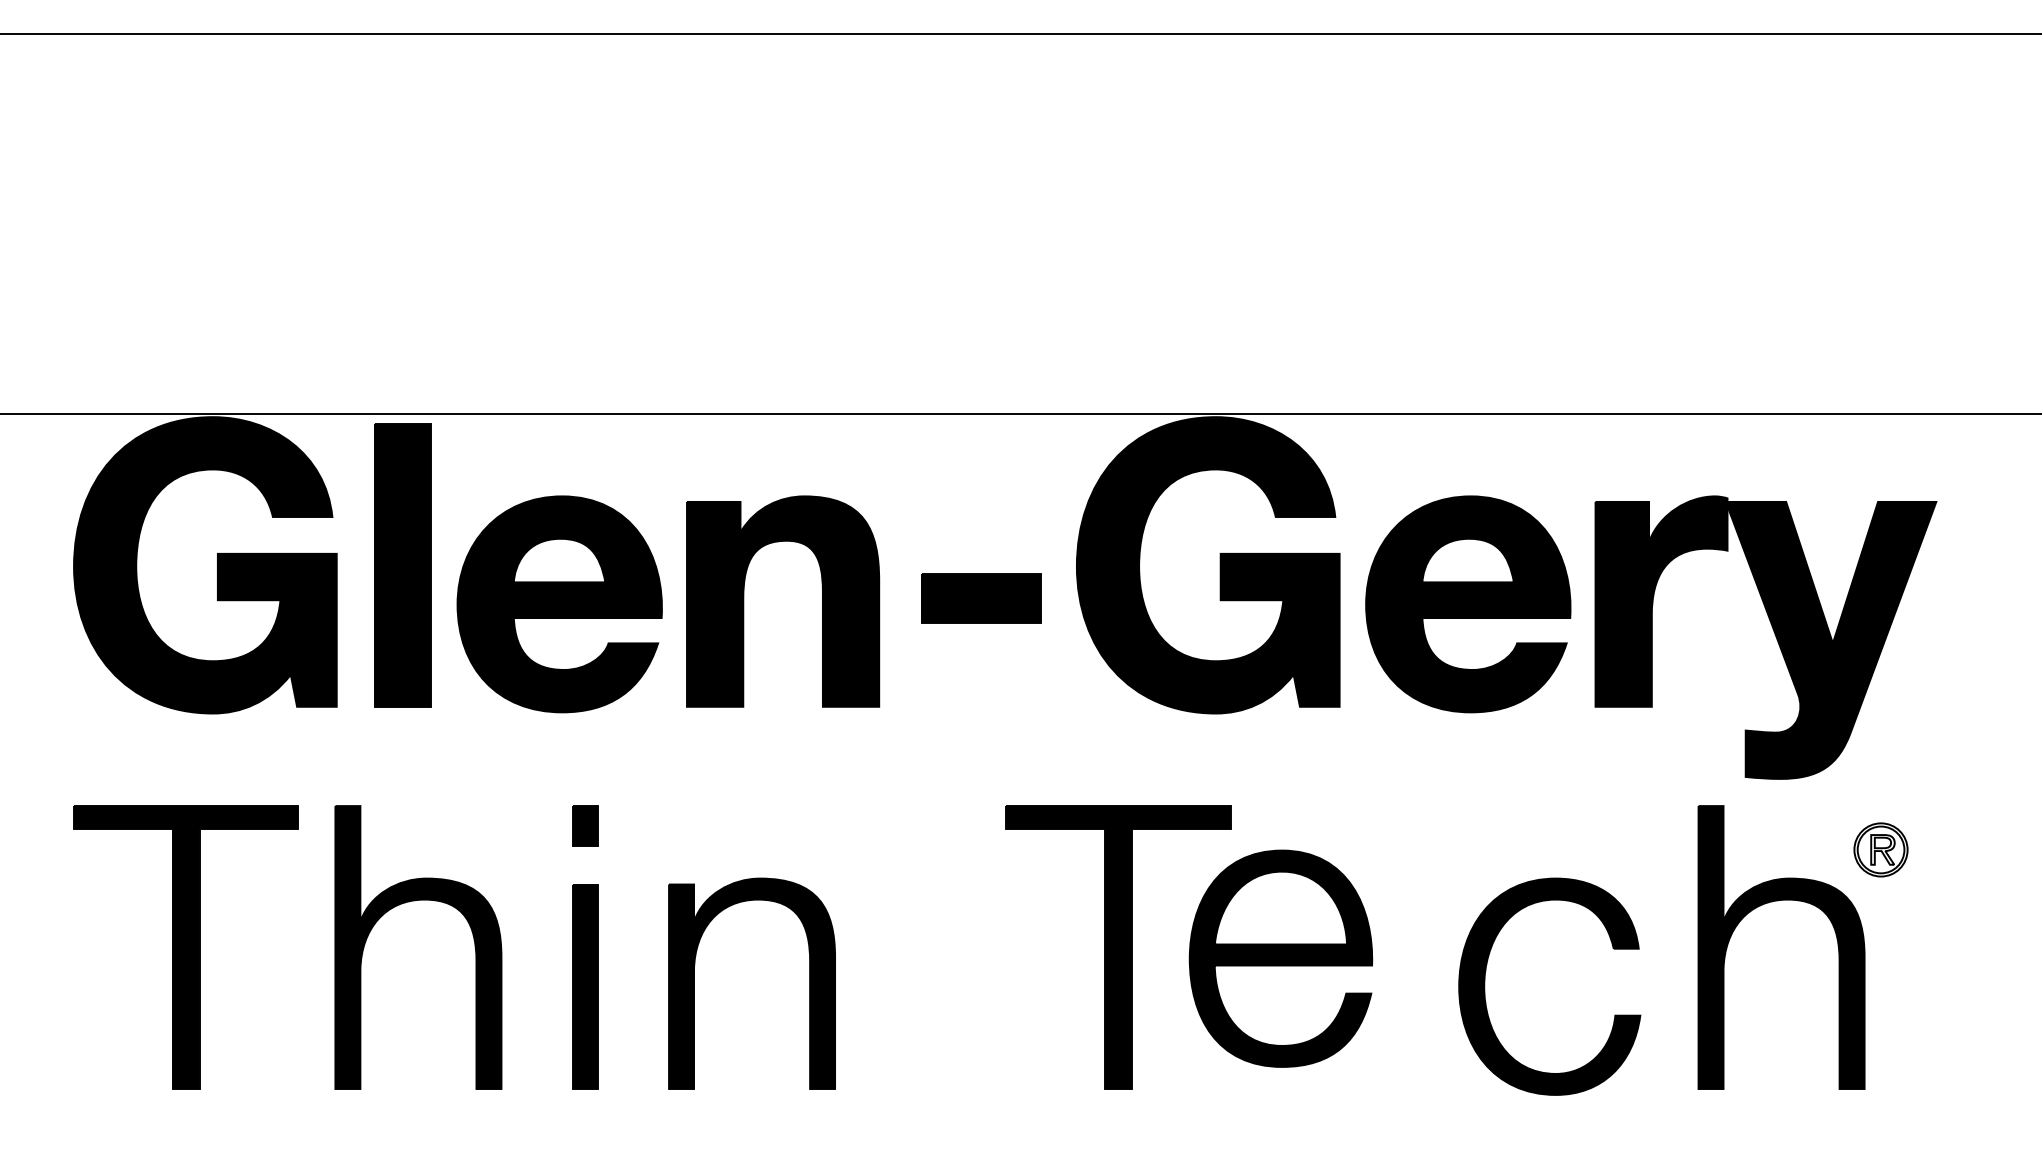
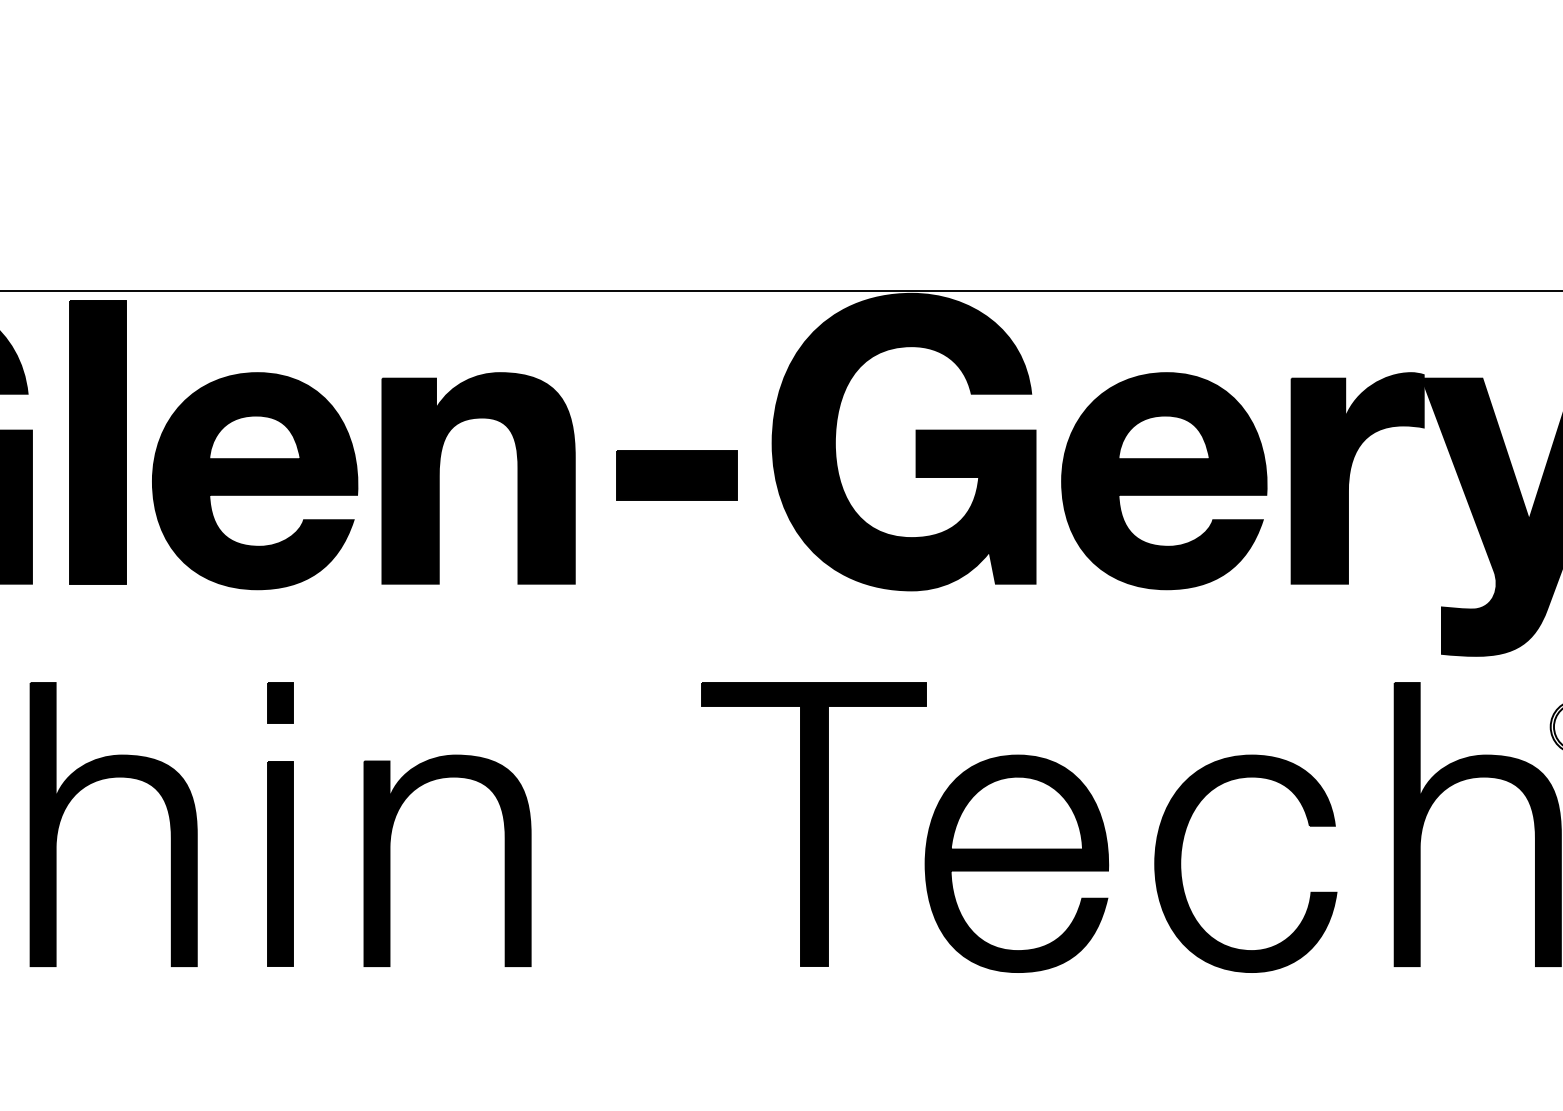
part: (1280, 958) -> (1016, 863), moved

